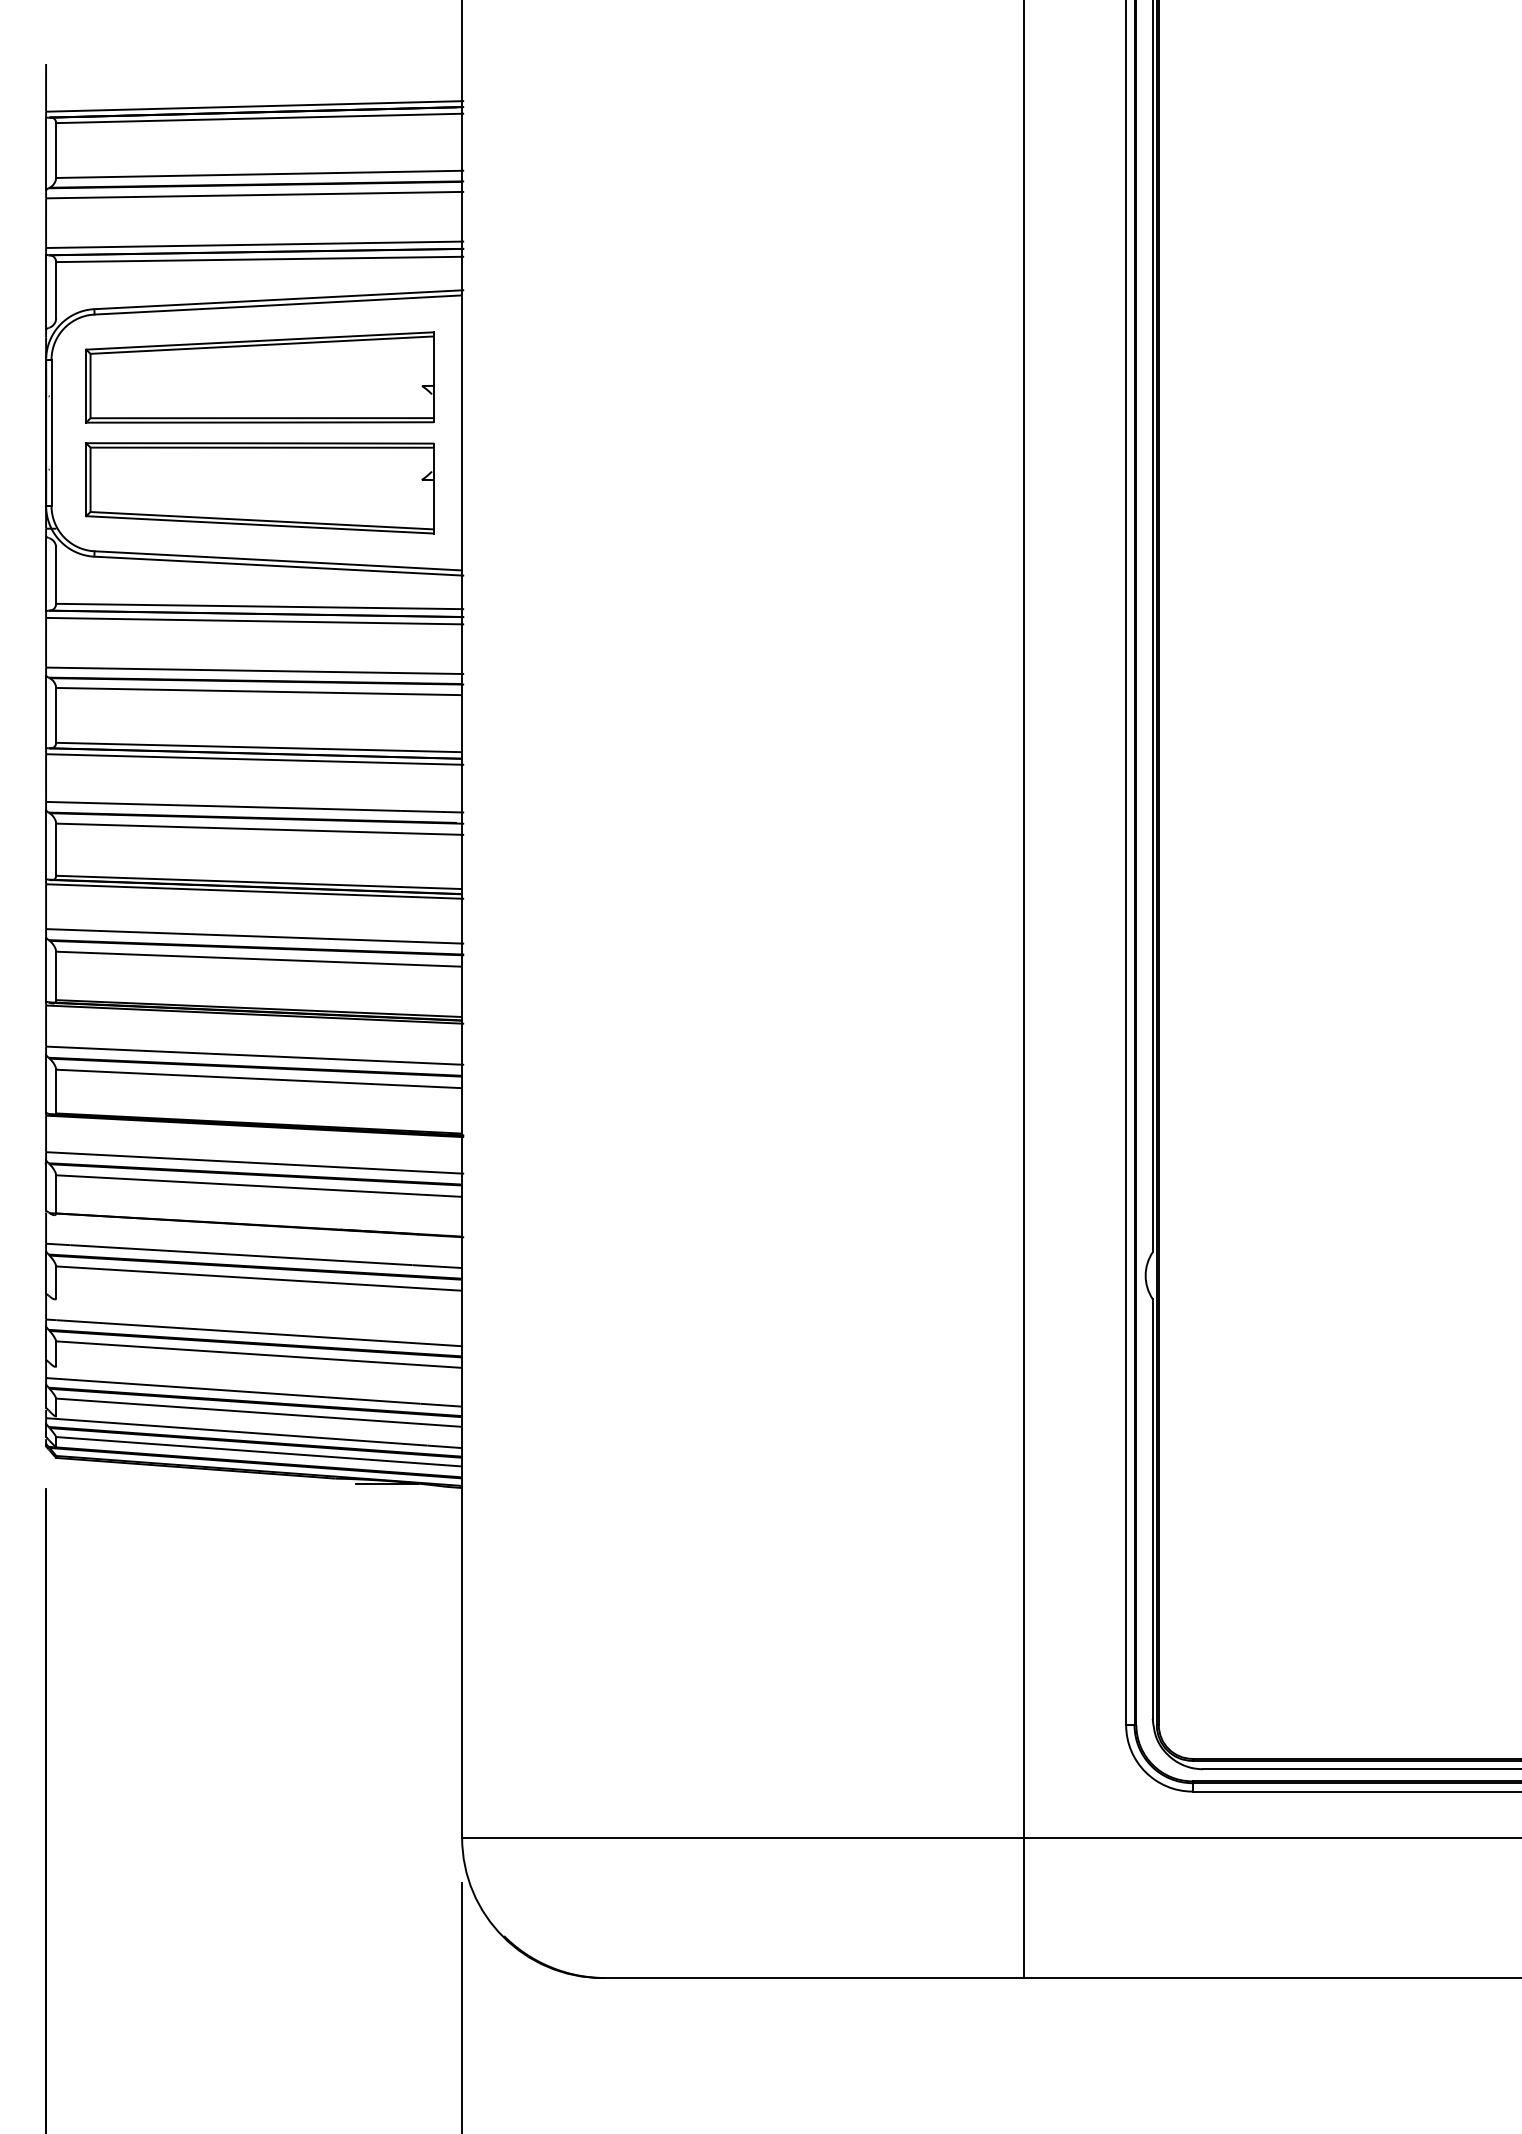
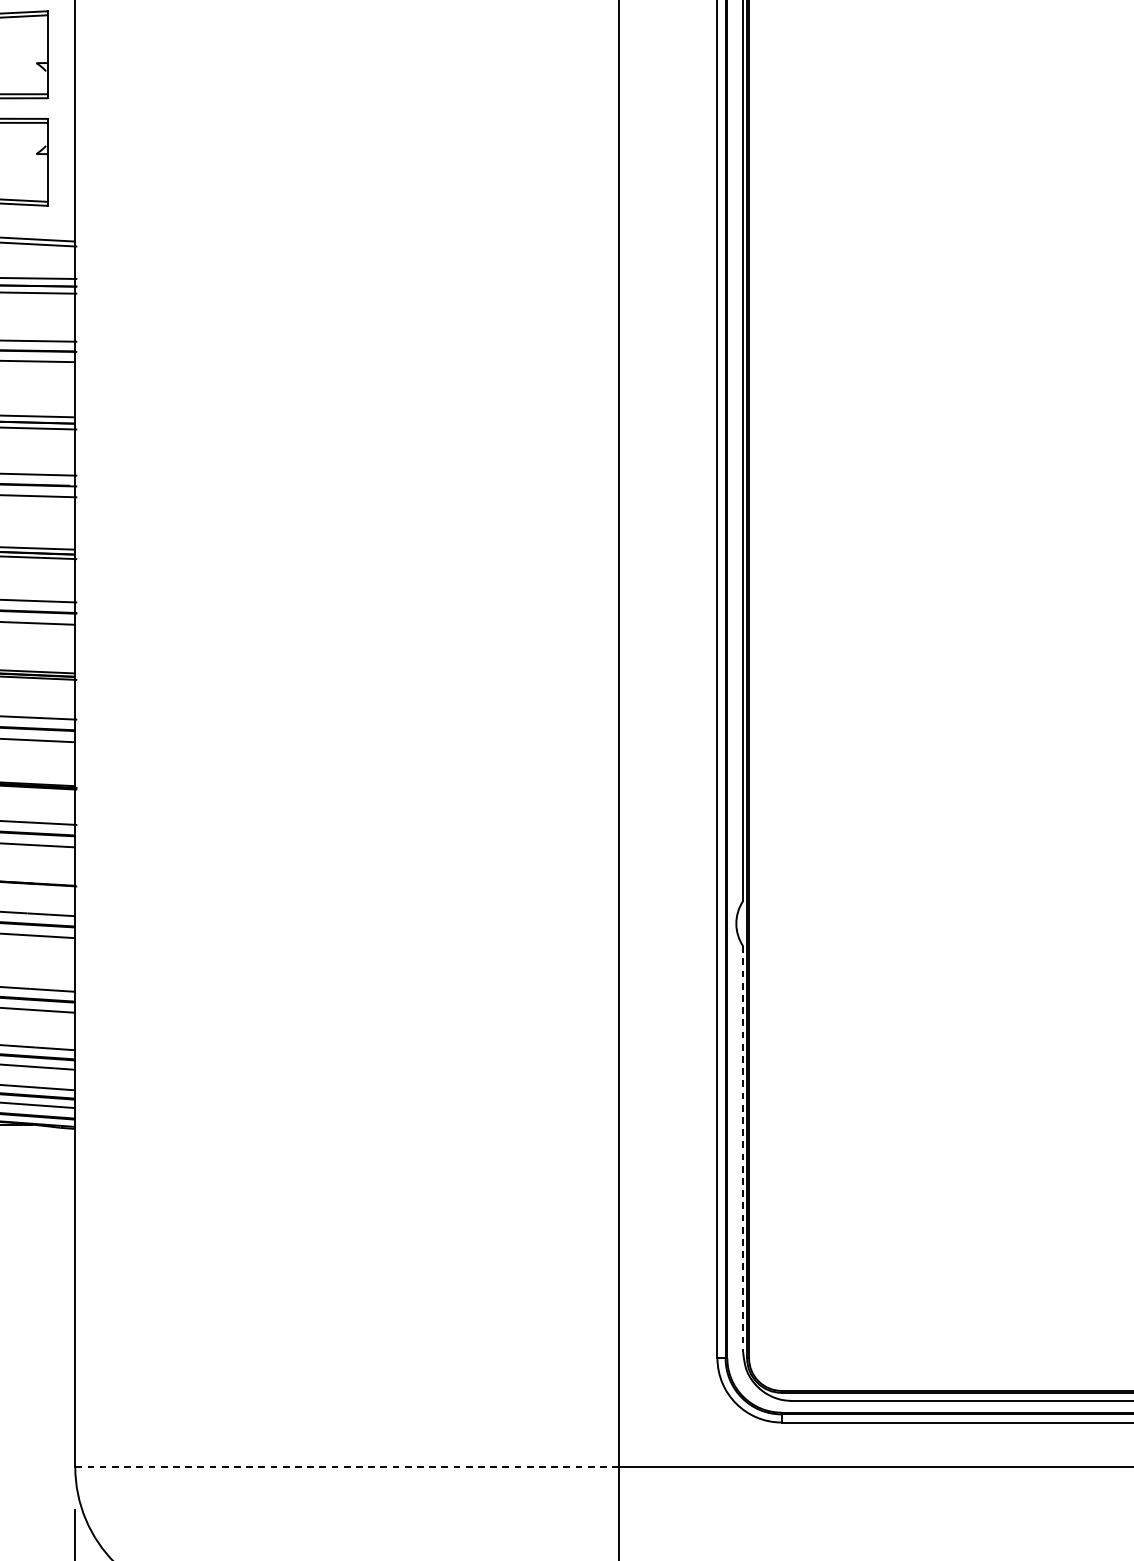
line: (1152, 1508) -> (742, 1148), solid -> dashed
line: (743, 1837) -> (347, 1466), solid -> dashed

